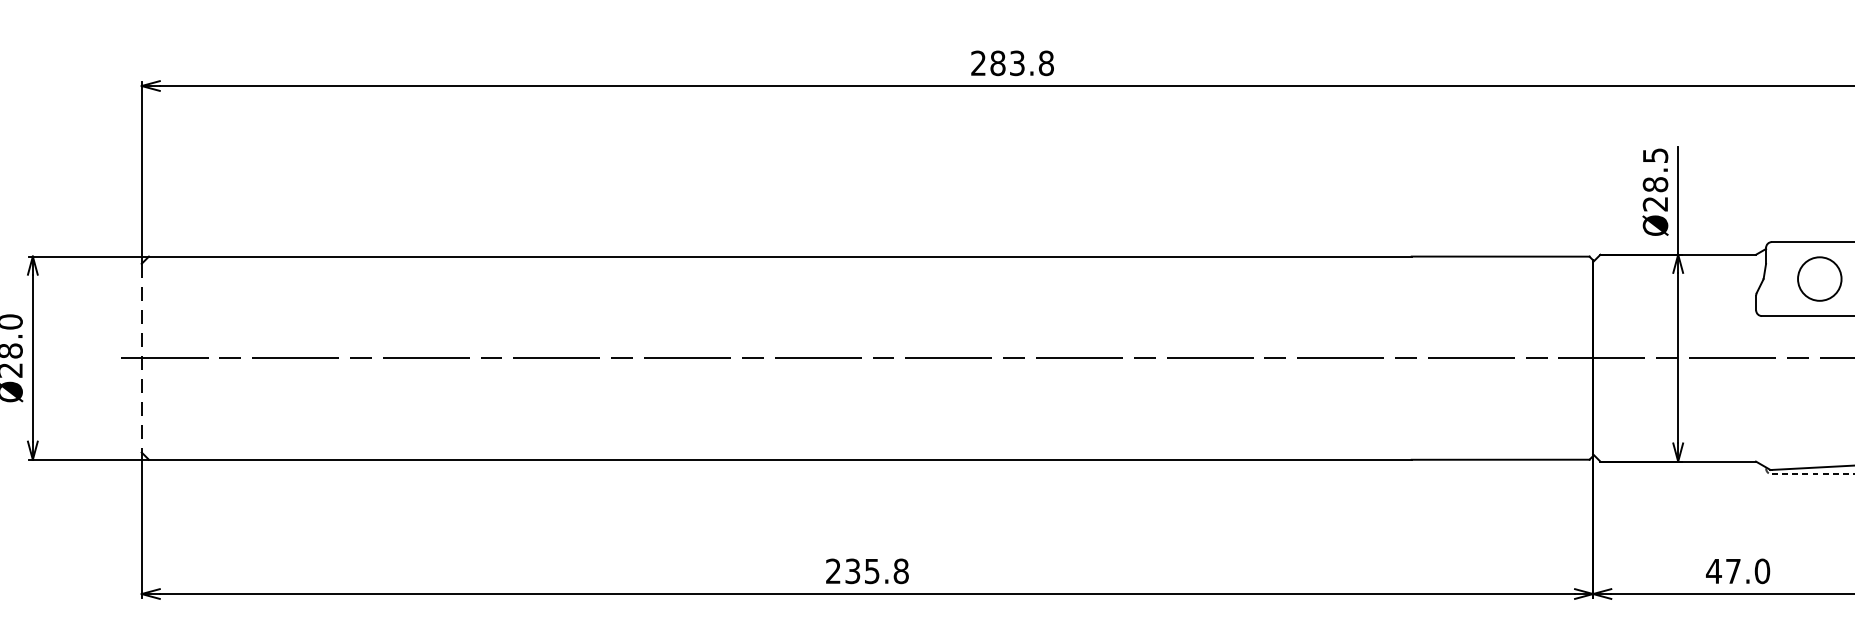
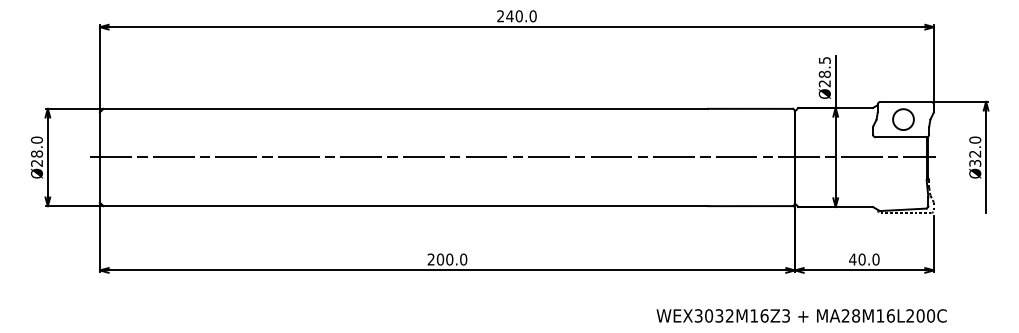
text: (1022, 63) -> (521, 16), 283.8 -> 240.0
line: (140, 358) -> (99, 157), dashed -> solid
text: (875, 571) -> (451, 259), 235.8 -> 200.0
text: (1732, 571) -> (861, 259), 47.0 -> 40.0

